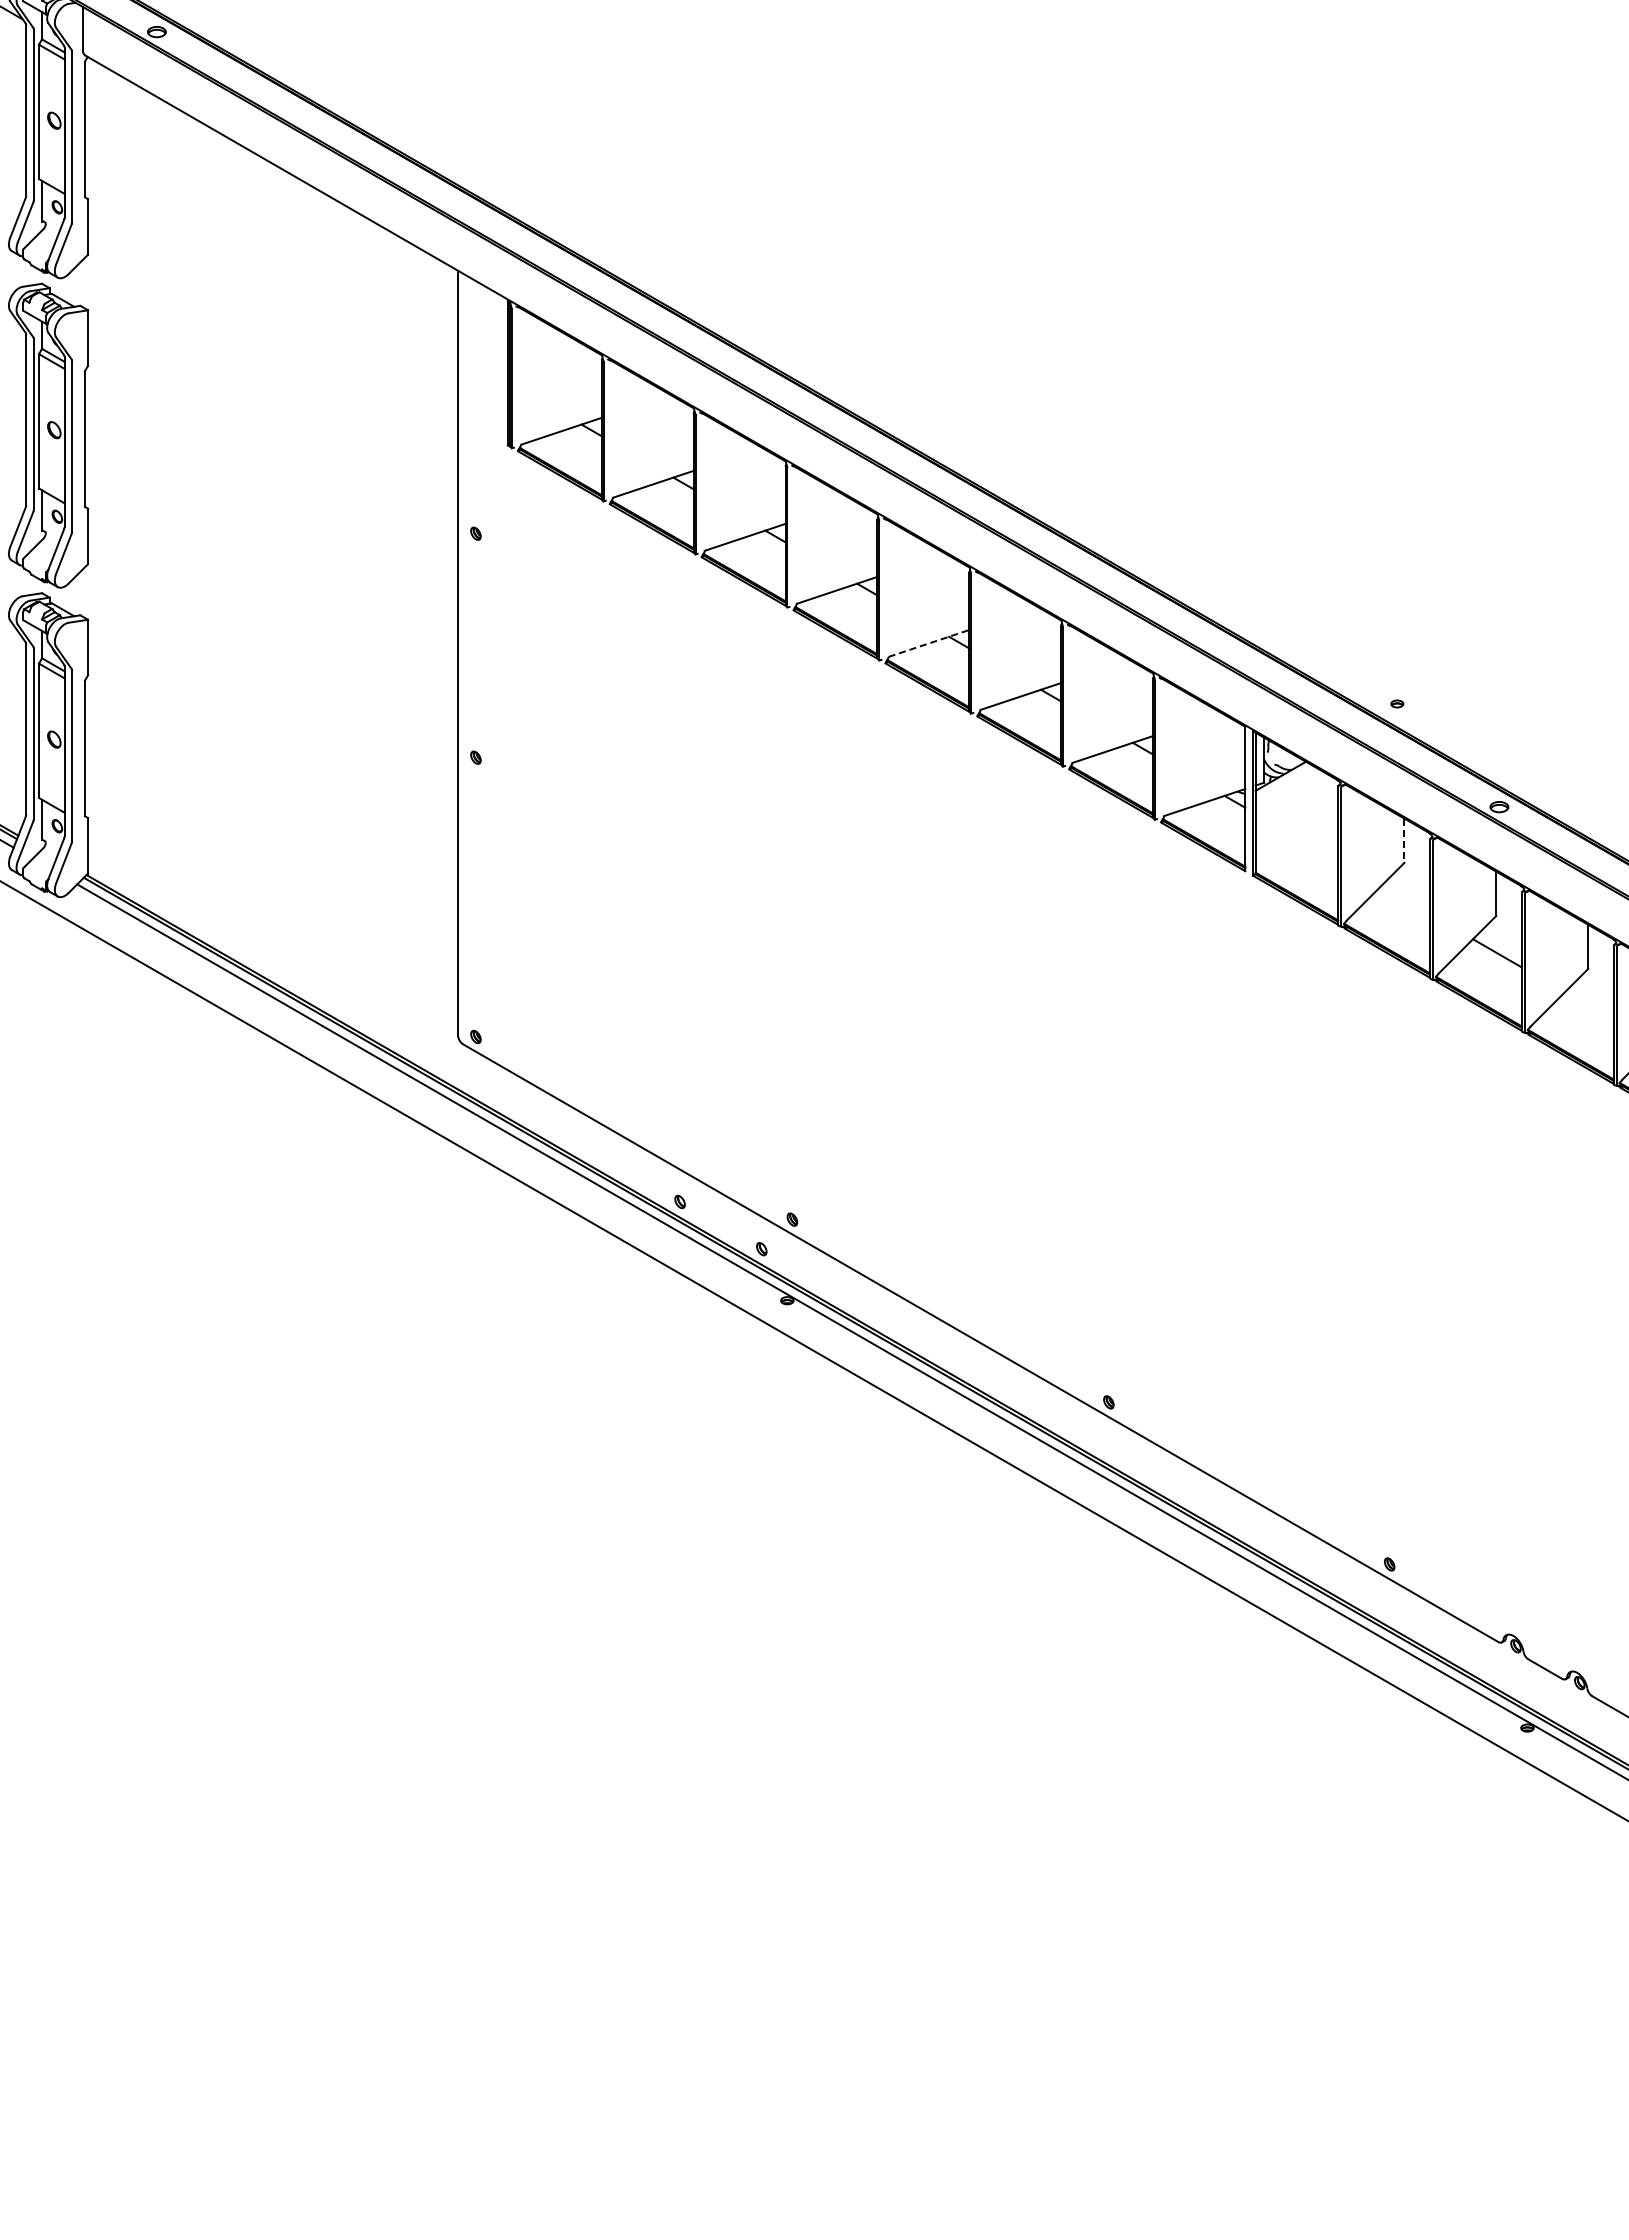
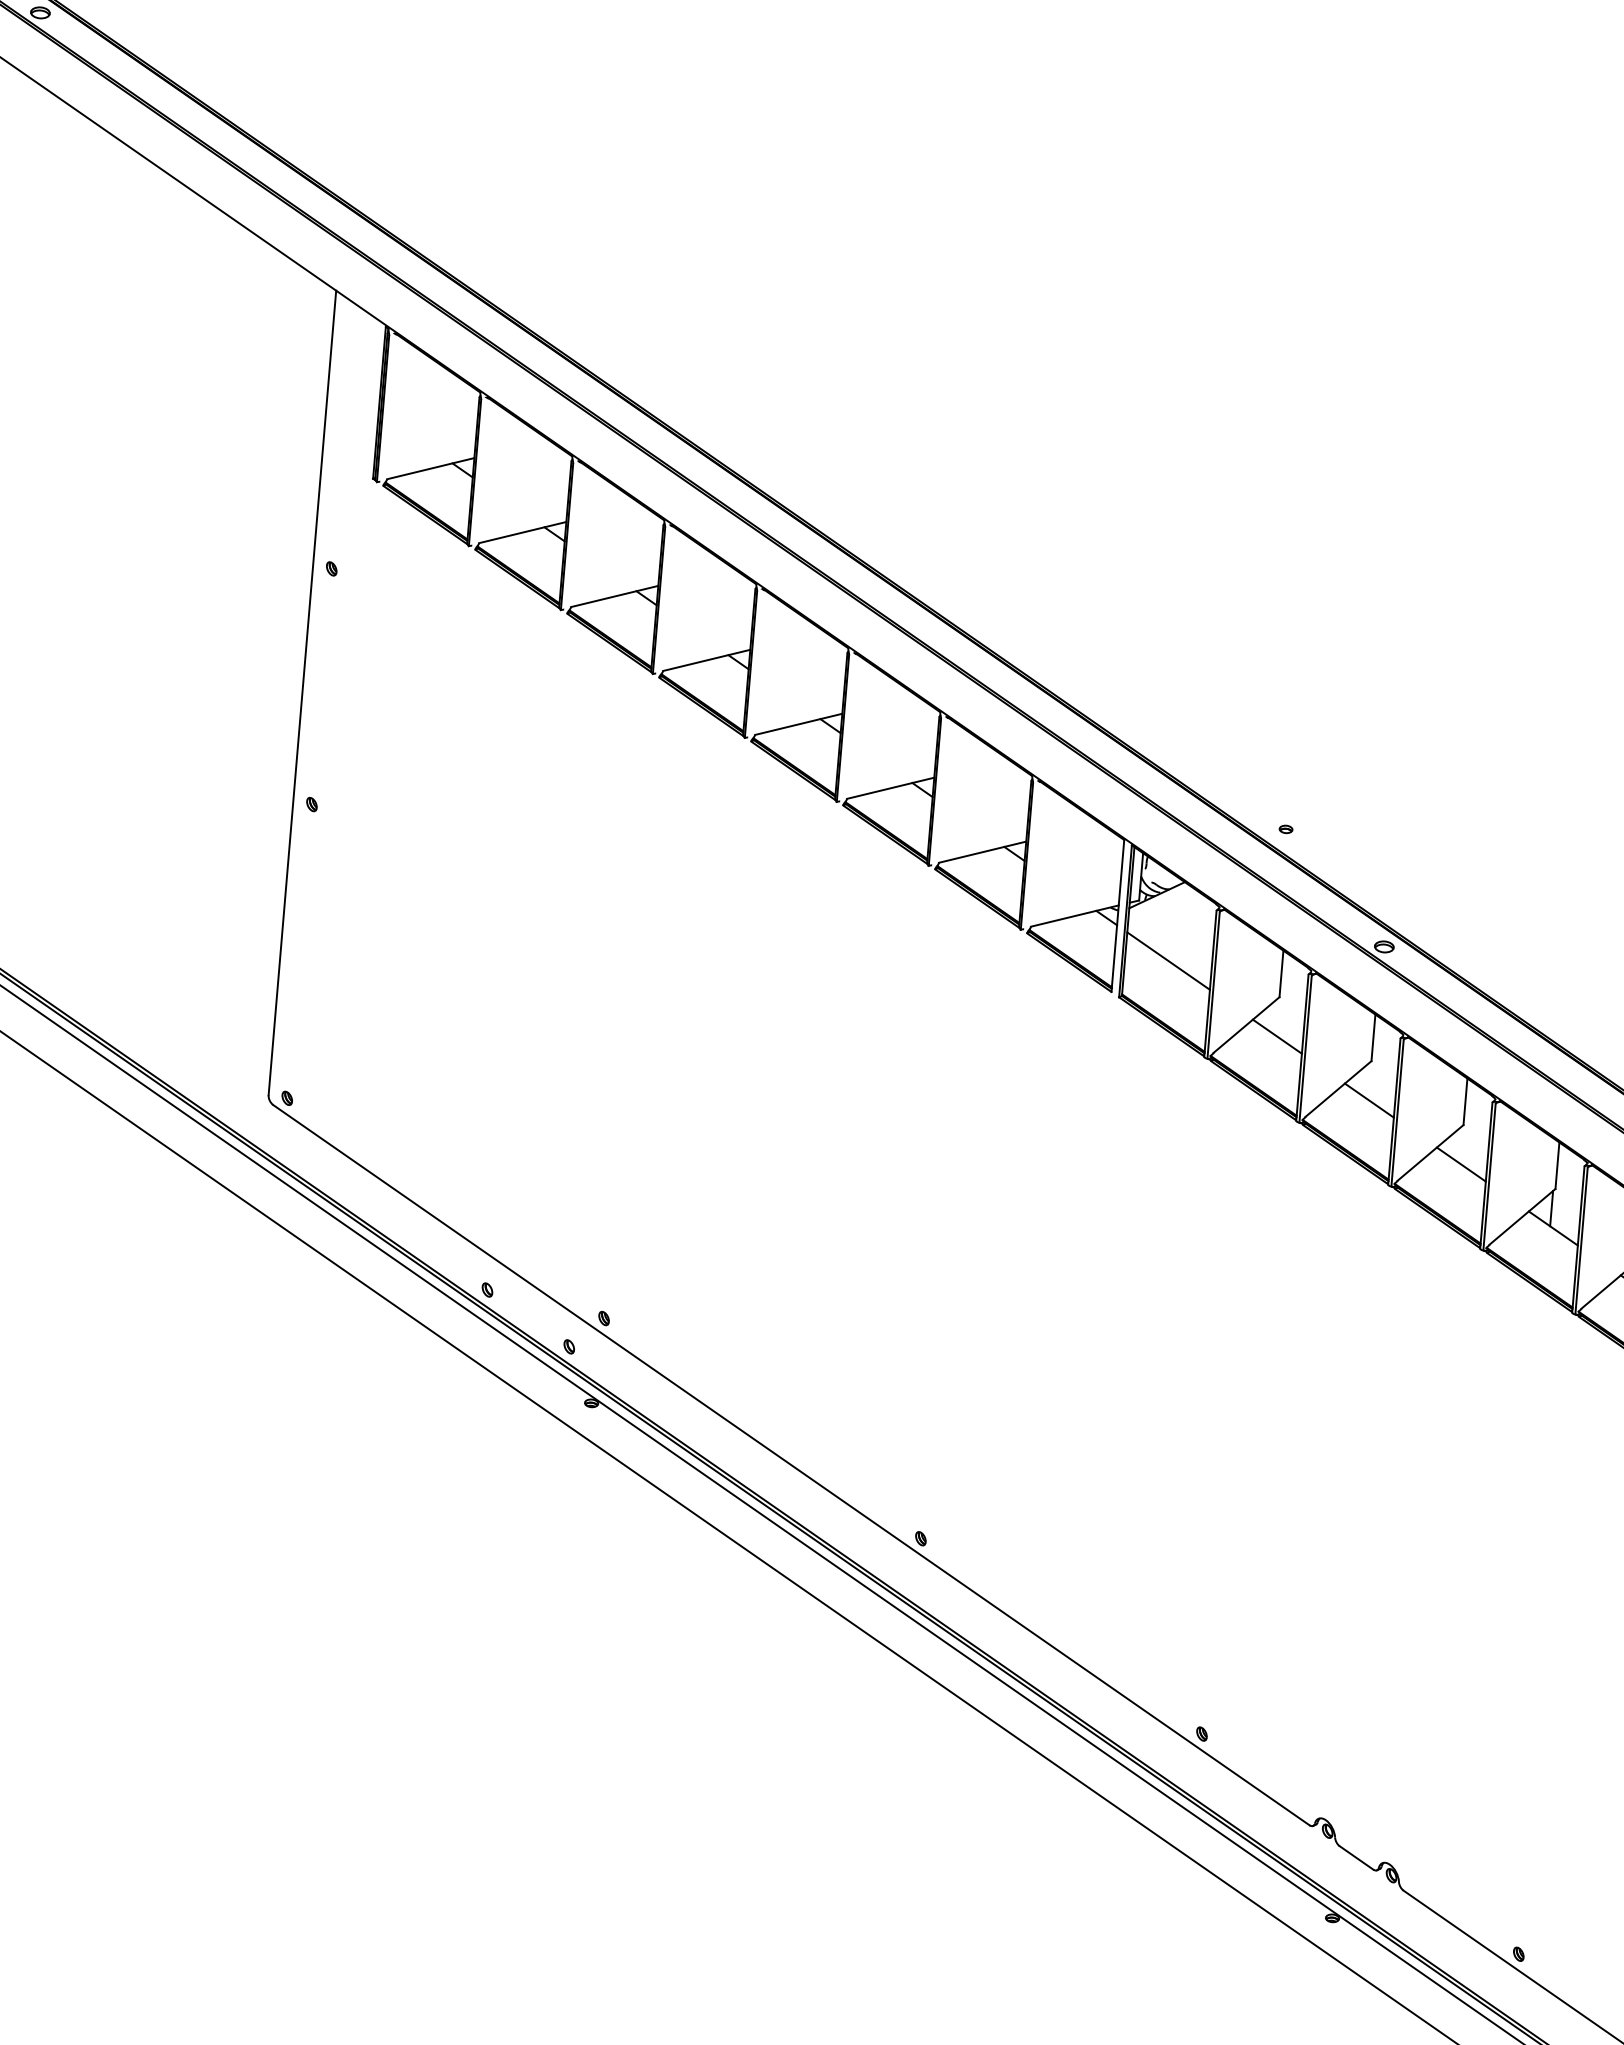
line: (928, 643) -> (798, 724), dashed -> solid
line: (1296, 837) -> (1168, 960), added
line: (1404, 841) -> (1281, 974), dashed -> solid
line: (1405, 900) -> (1277, 1036), added
line: (1588, 1006) -> (1460, 1164), added

